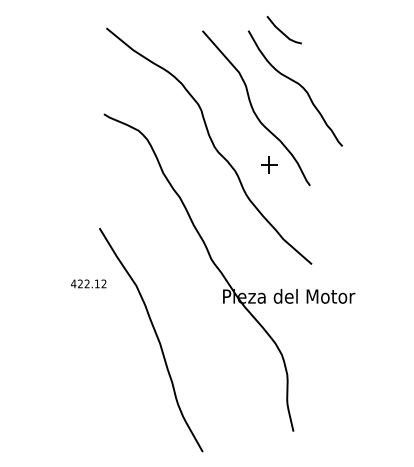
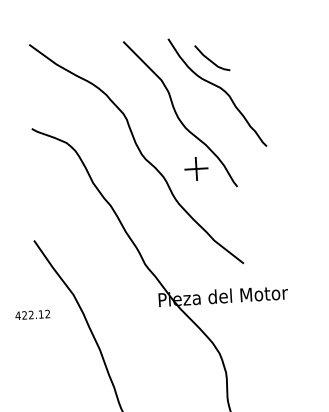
line: (282, 31) -> (210, 59), moved
part: (269, 164) -> (196, 168), size x1.43
text: (88, 283) -> (32, 314), moved

